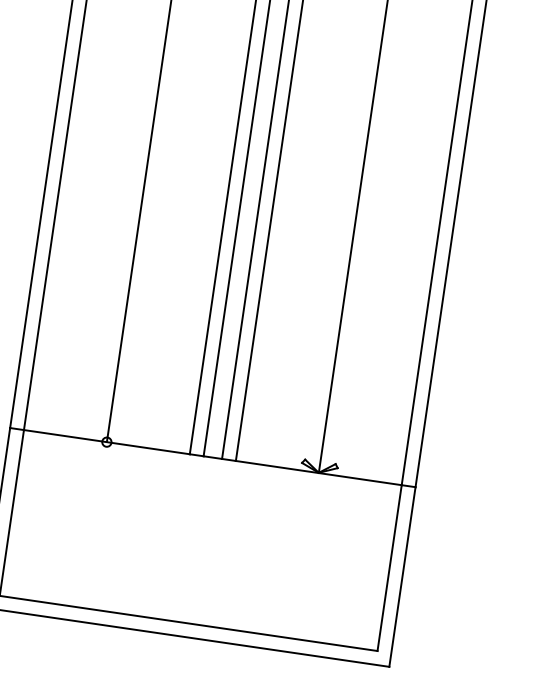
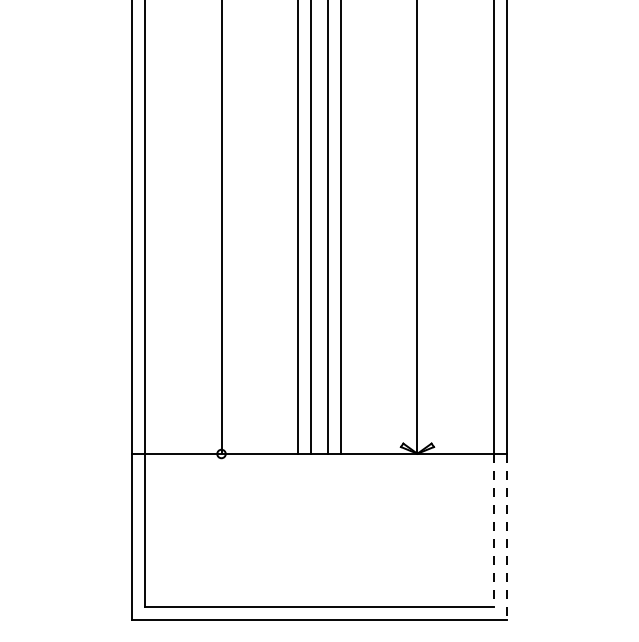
line: (390, 567) -> (494, 530), solid -> dashed
line: (401, 577) -> (506, 537), solid -> dashed

